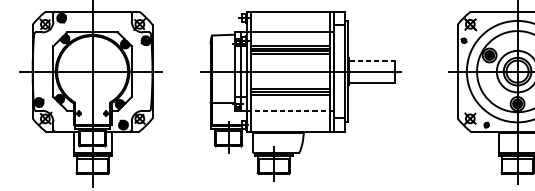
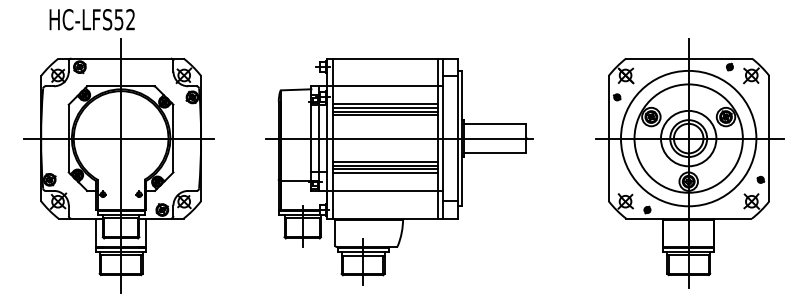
line: (372, 60) -> (494, 123), dashed -> solid
line: (290, 97) -> (385, 173), added
line: (290, 110) -> (385, 190), dashed -> solid

